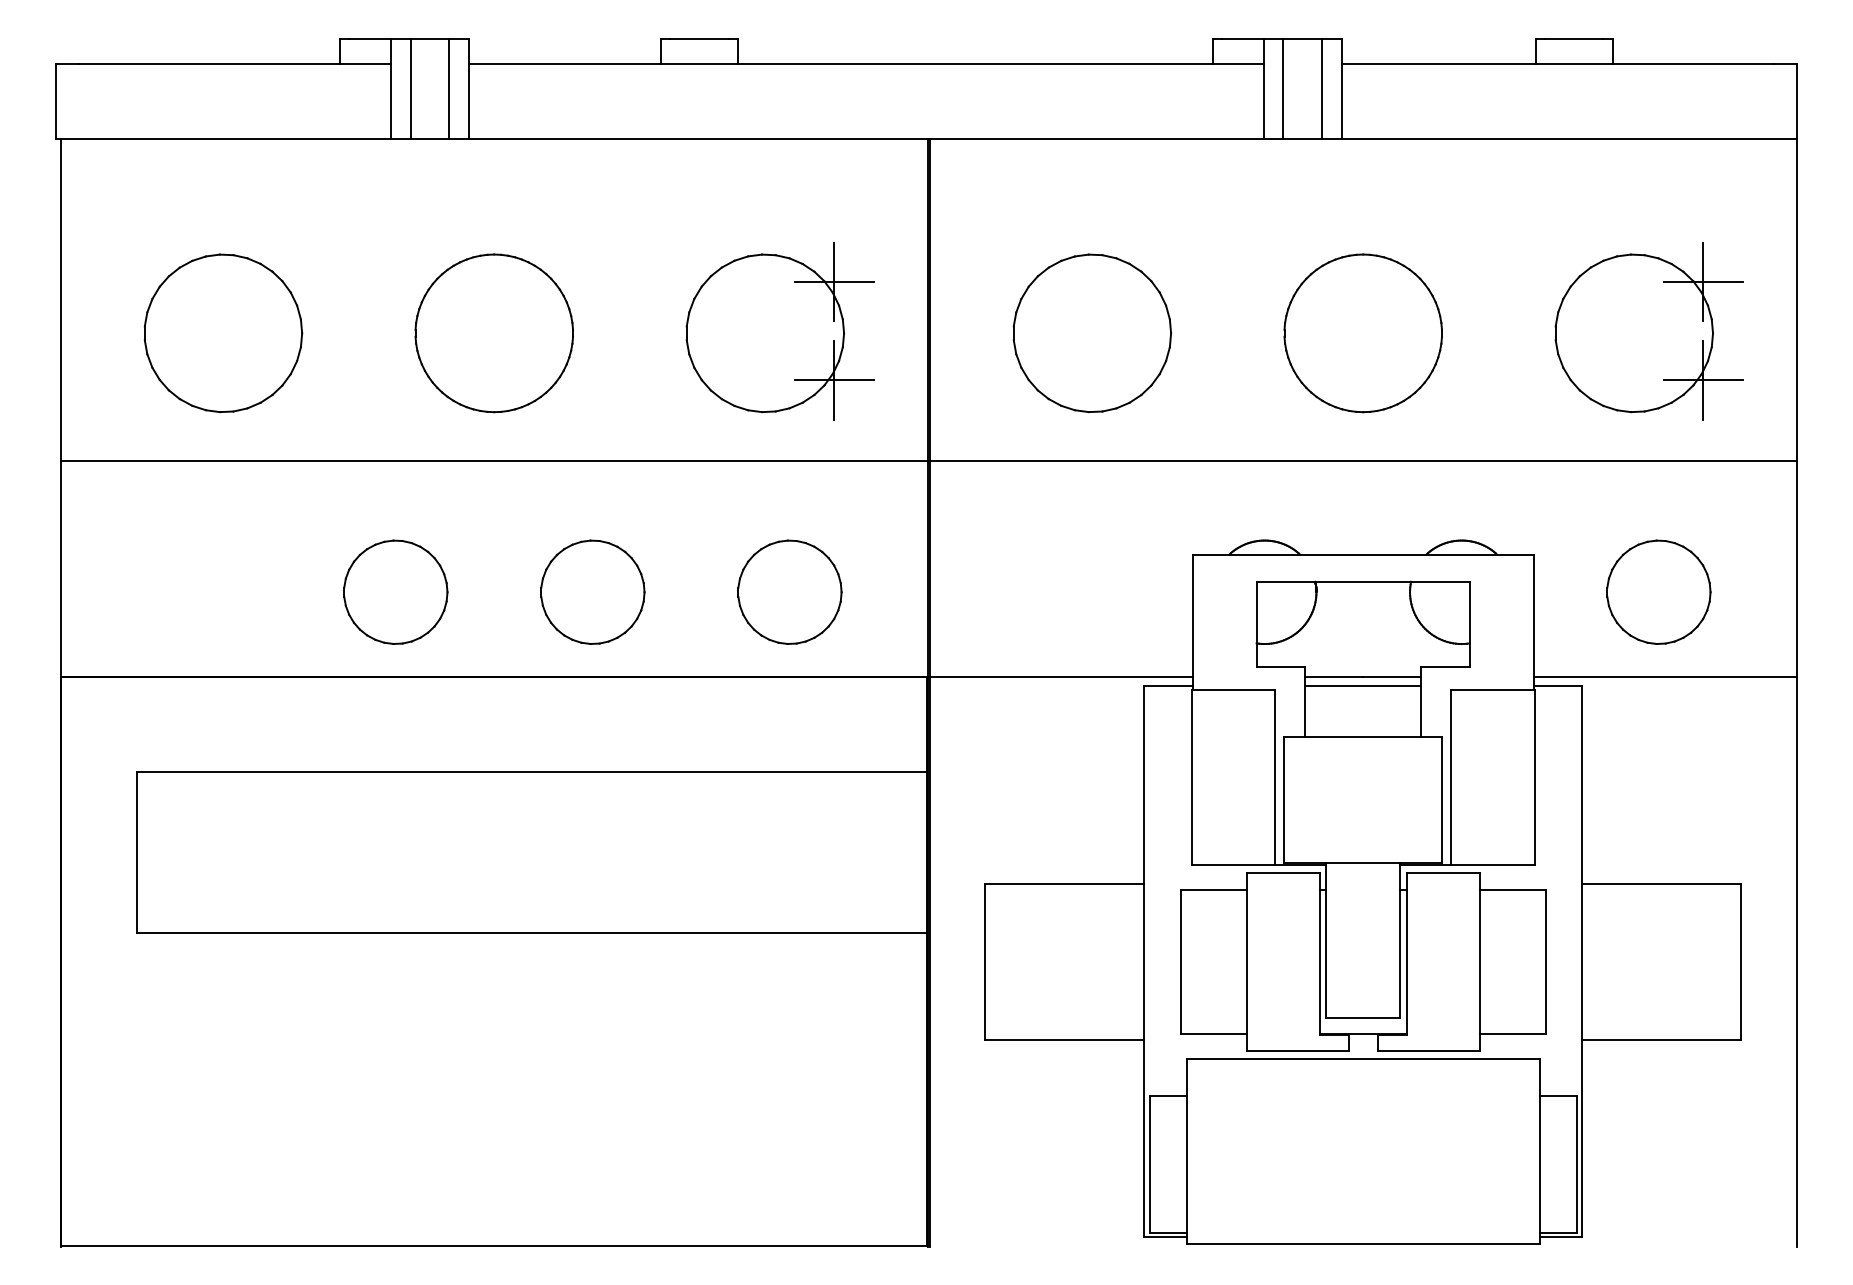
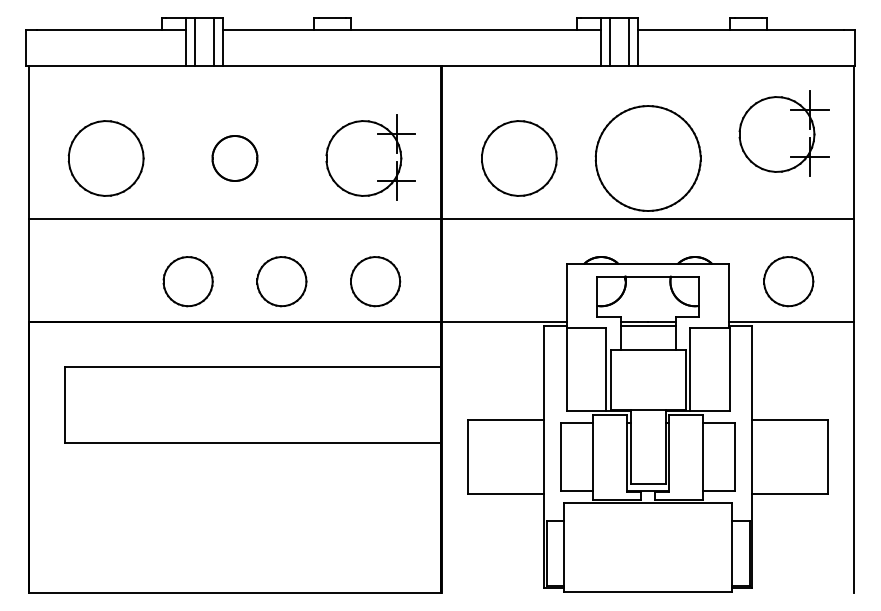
part: (1647, 331) -> (783, 133), moved
part: (493, 333) -> (234, 158), size x0.6
part: (1361, 333) -> (647, 158), size x1.4

